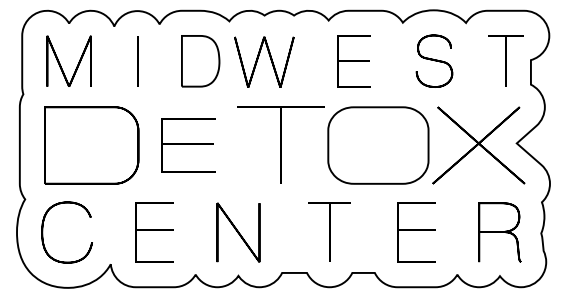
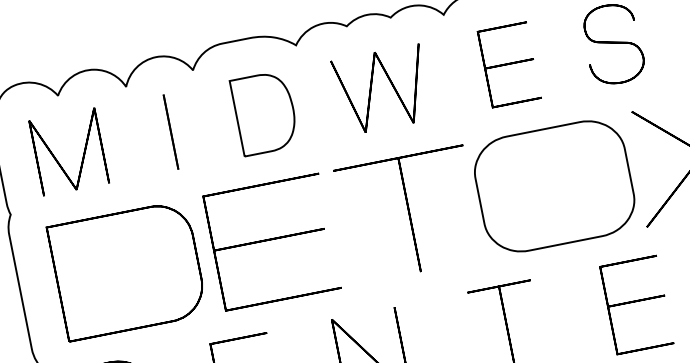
part: (270, 60) -> (390, 85), moved
part: (353, 61) -> (509, 65), moved
part: (188, 145) -> (271, 242), size x1.43

